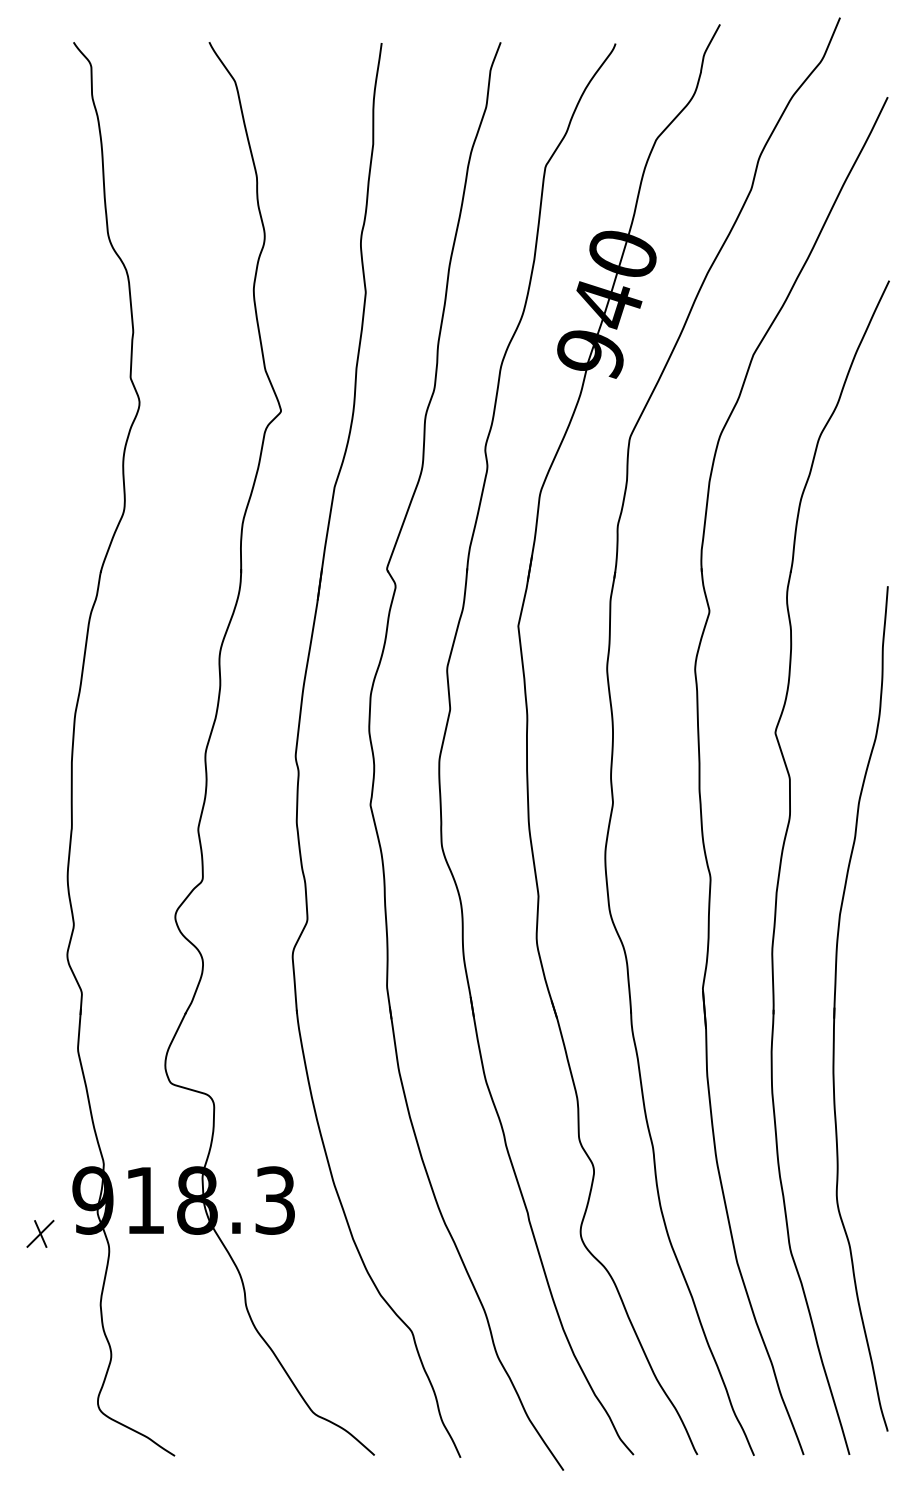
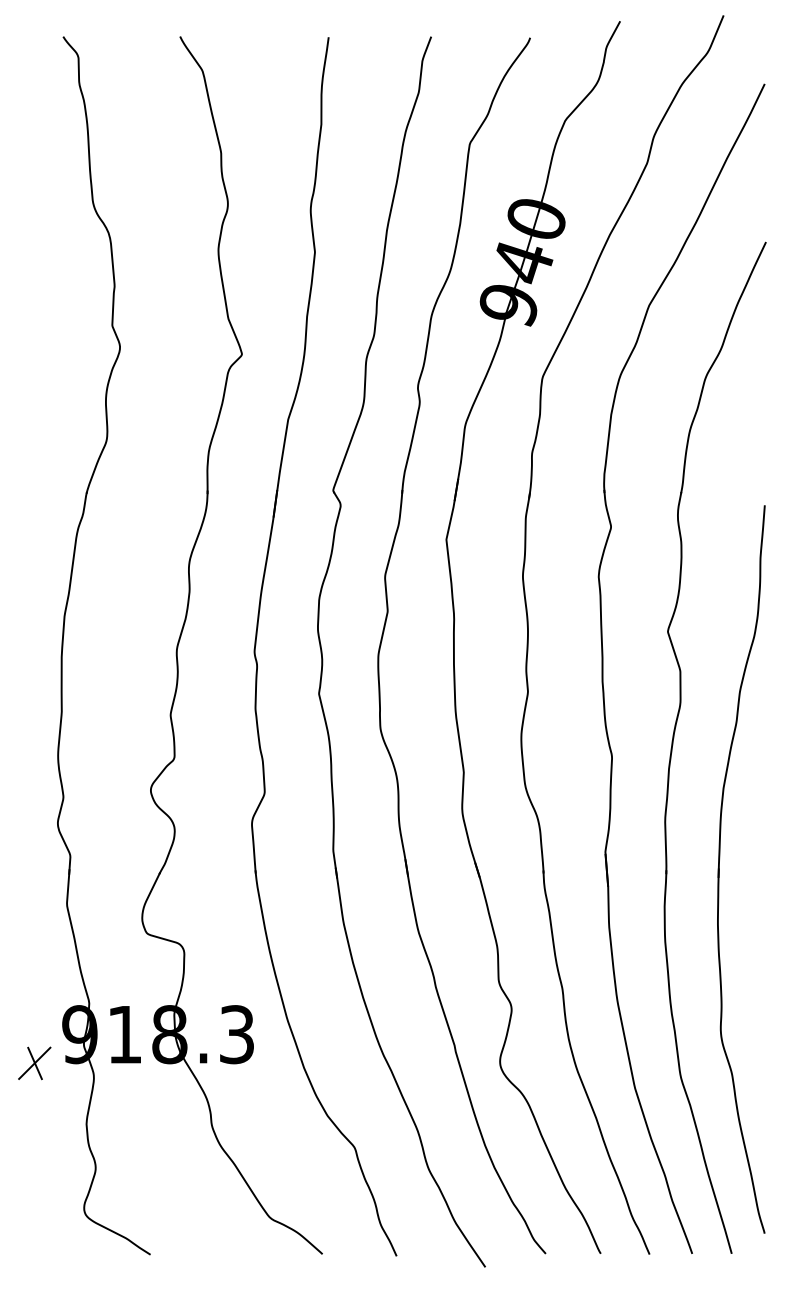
part: (40, 1234) -> (34, 1063), size x1.4

